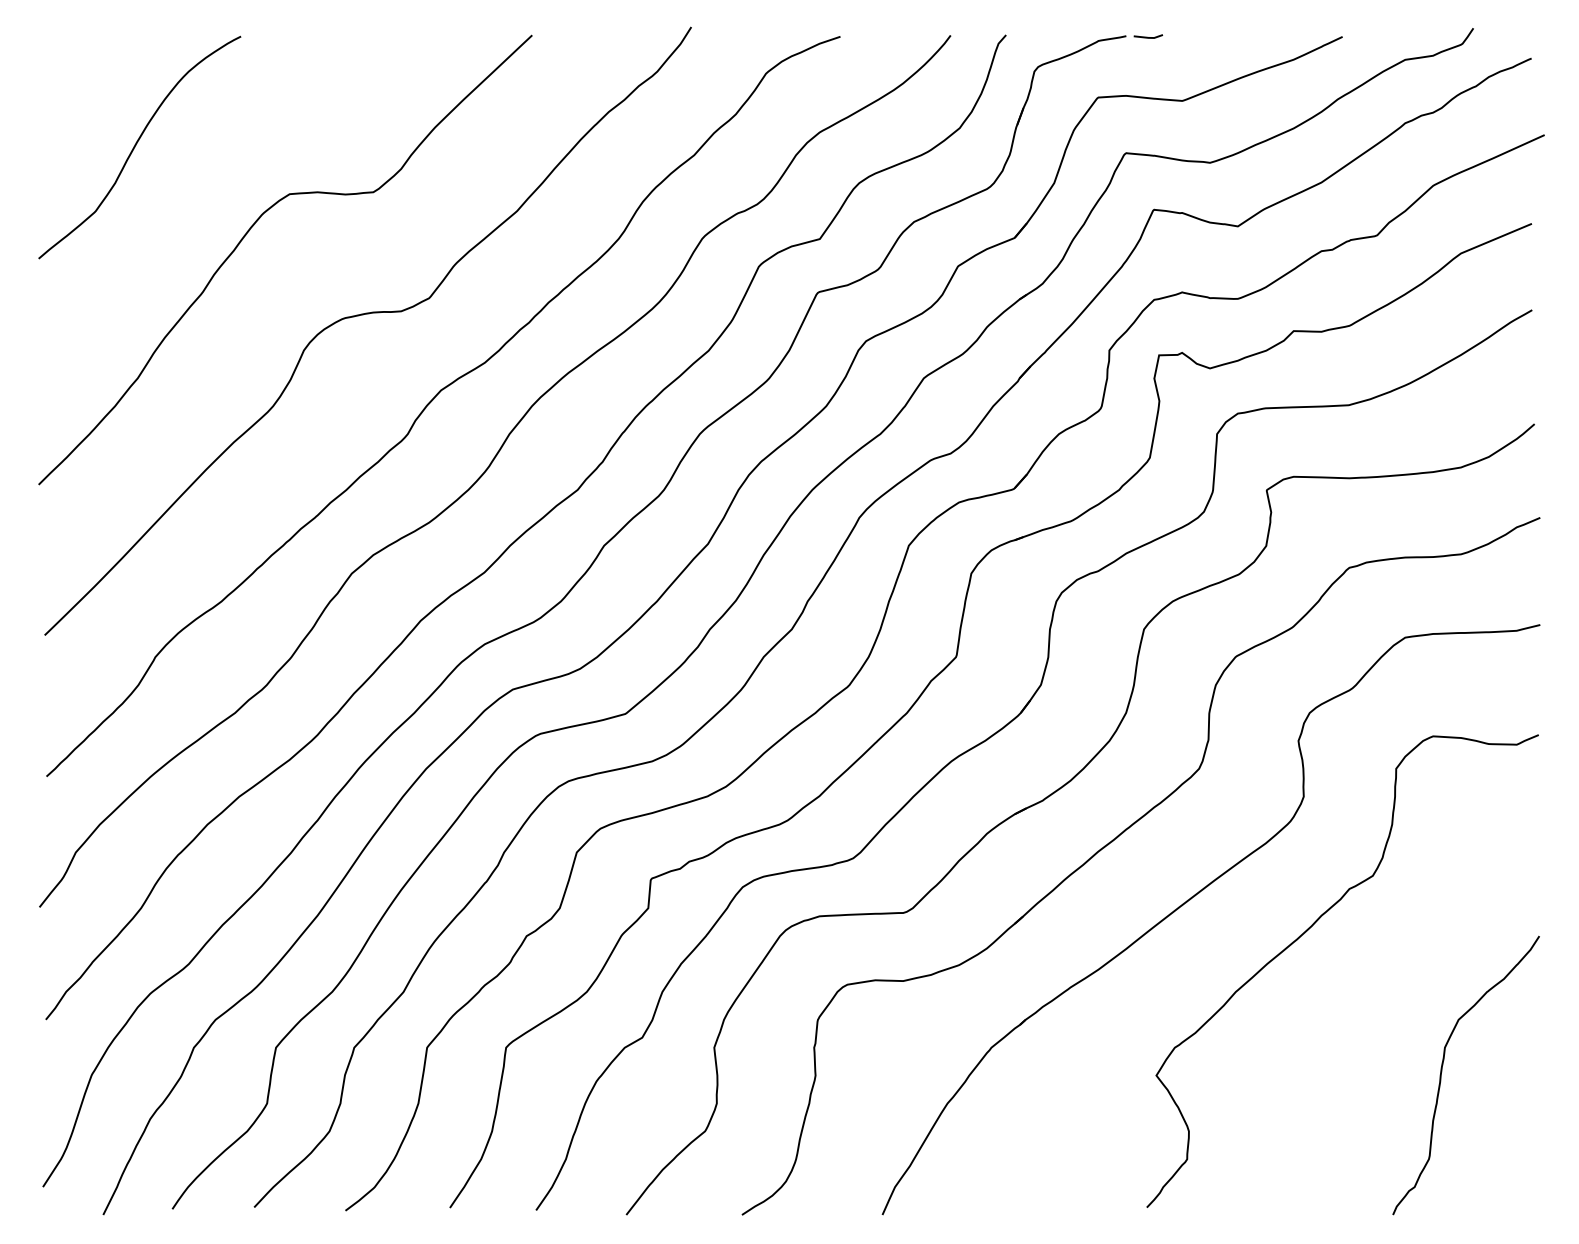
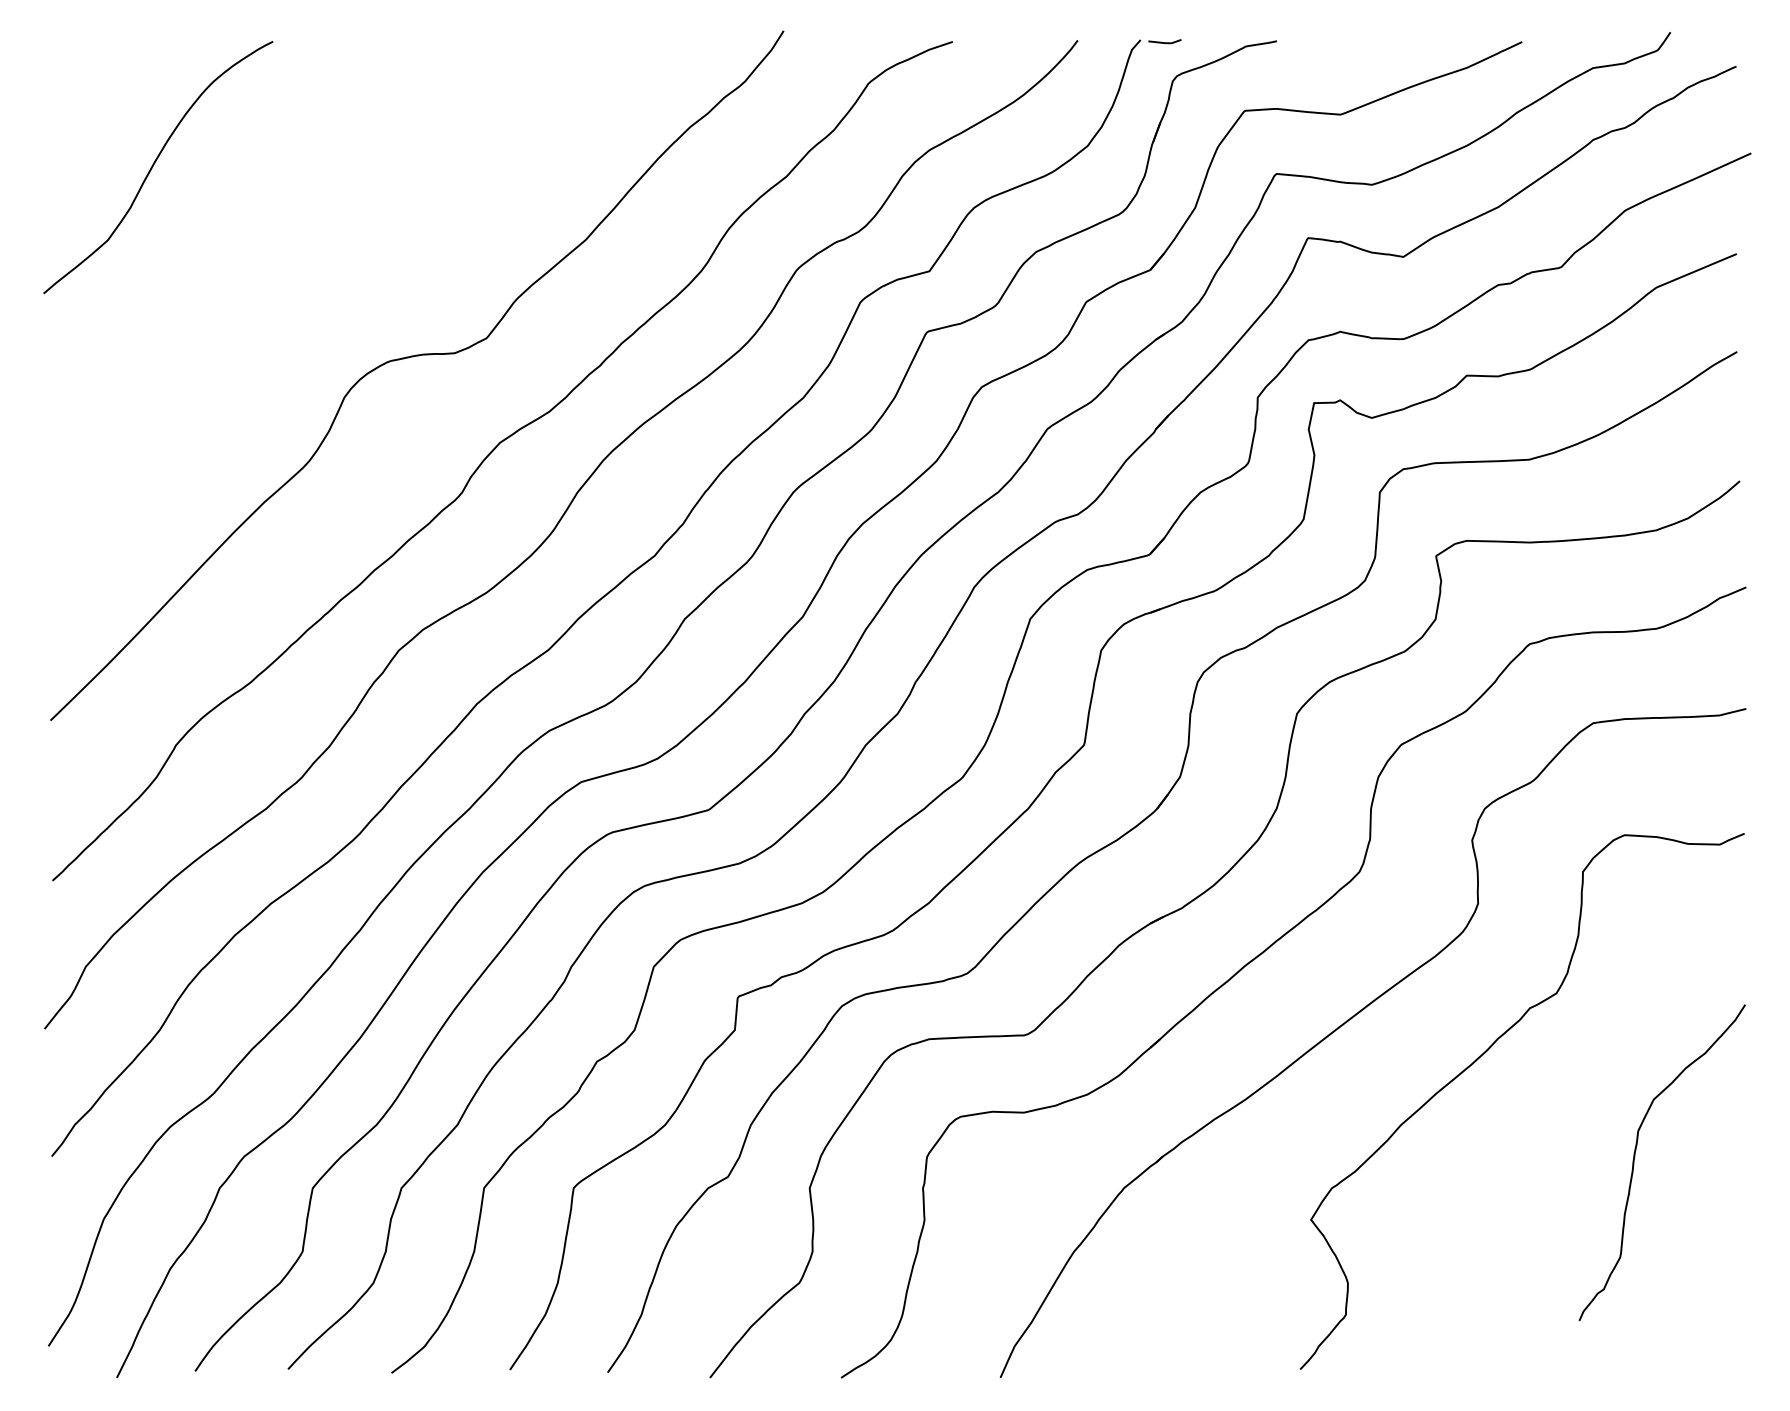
line: (1147, 37) -> (1164, 42), moved
curve: (250, 230) -> (283, 261), removed
curve: (1442, 1070) -> (1635, 1157), moved

